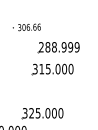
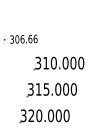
text: (59, 47) -> (59, 63), 288.999 -> 310.000
part: (46, 91) -> (44, 116), added

